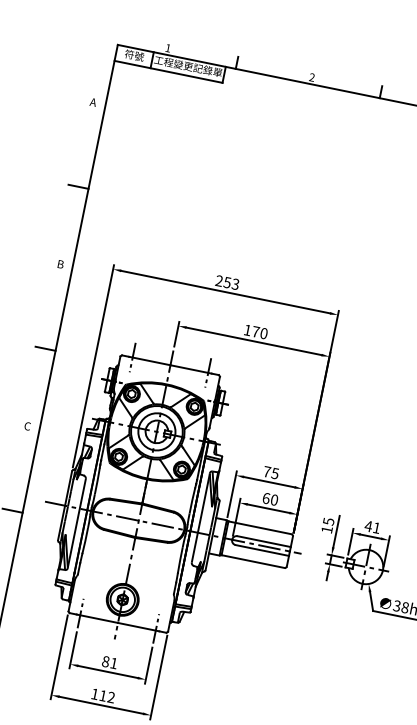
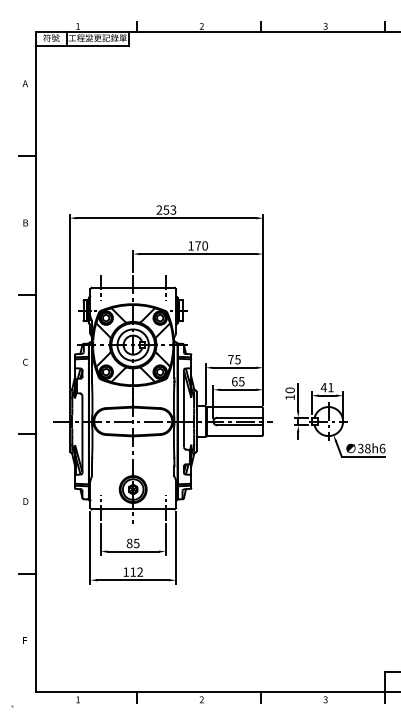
text: (274, 499) -> (241, 381), 60 -> 65
text: (327, 521) -> (289, 390), 15 -> 10
text: (113, 663) -> (136, 543), 81 -> 85

